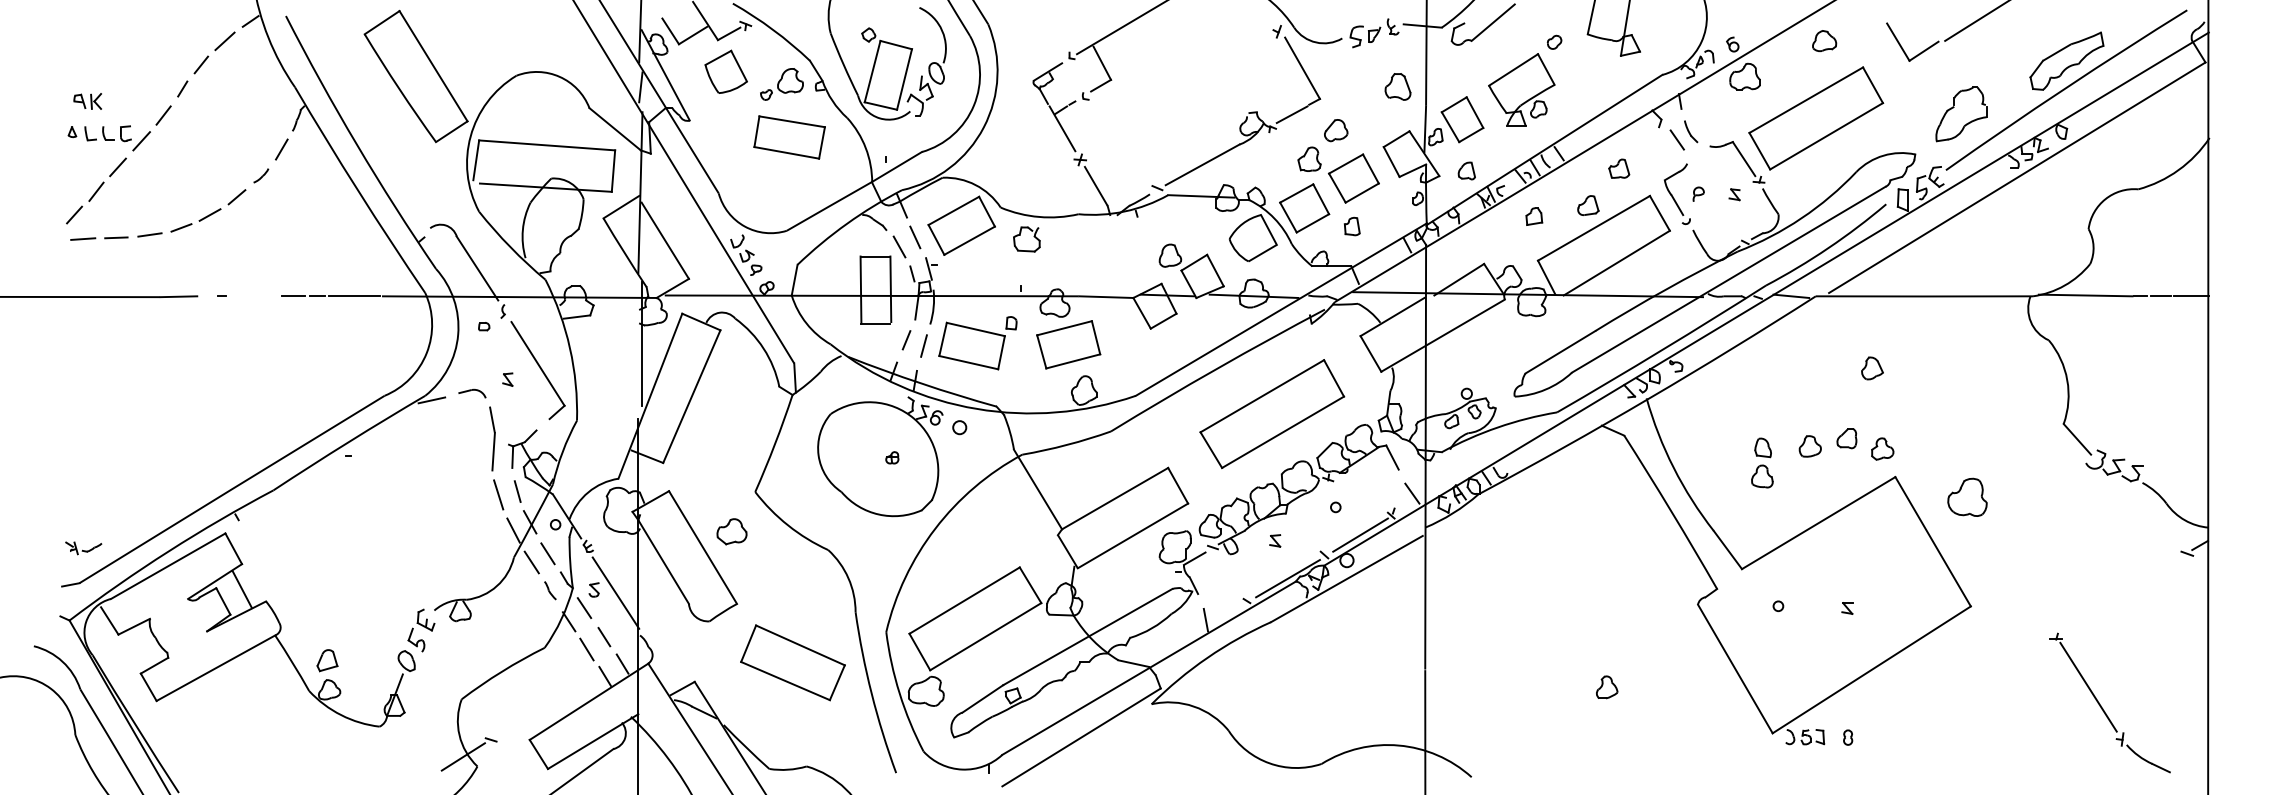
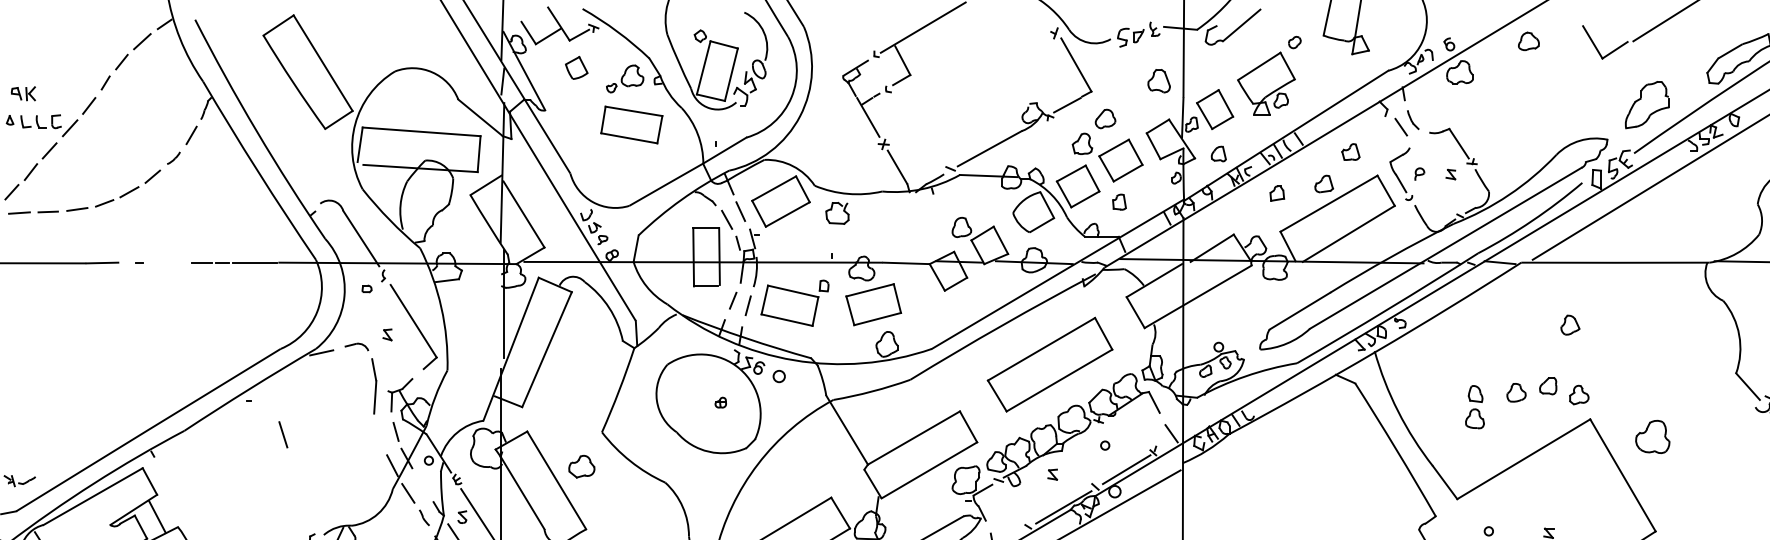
part: (725, 71) -> (576, 67), size x0.6
part: (1816, 118) -> (1521, 108), removed
line: (498, 494) -> (283, 434), moved
line: (547, 553) -> (421, 485), removed

